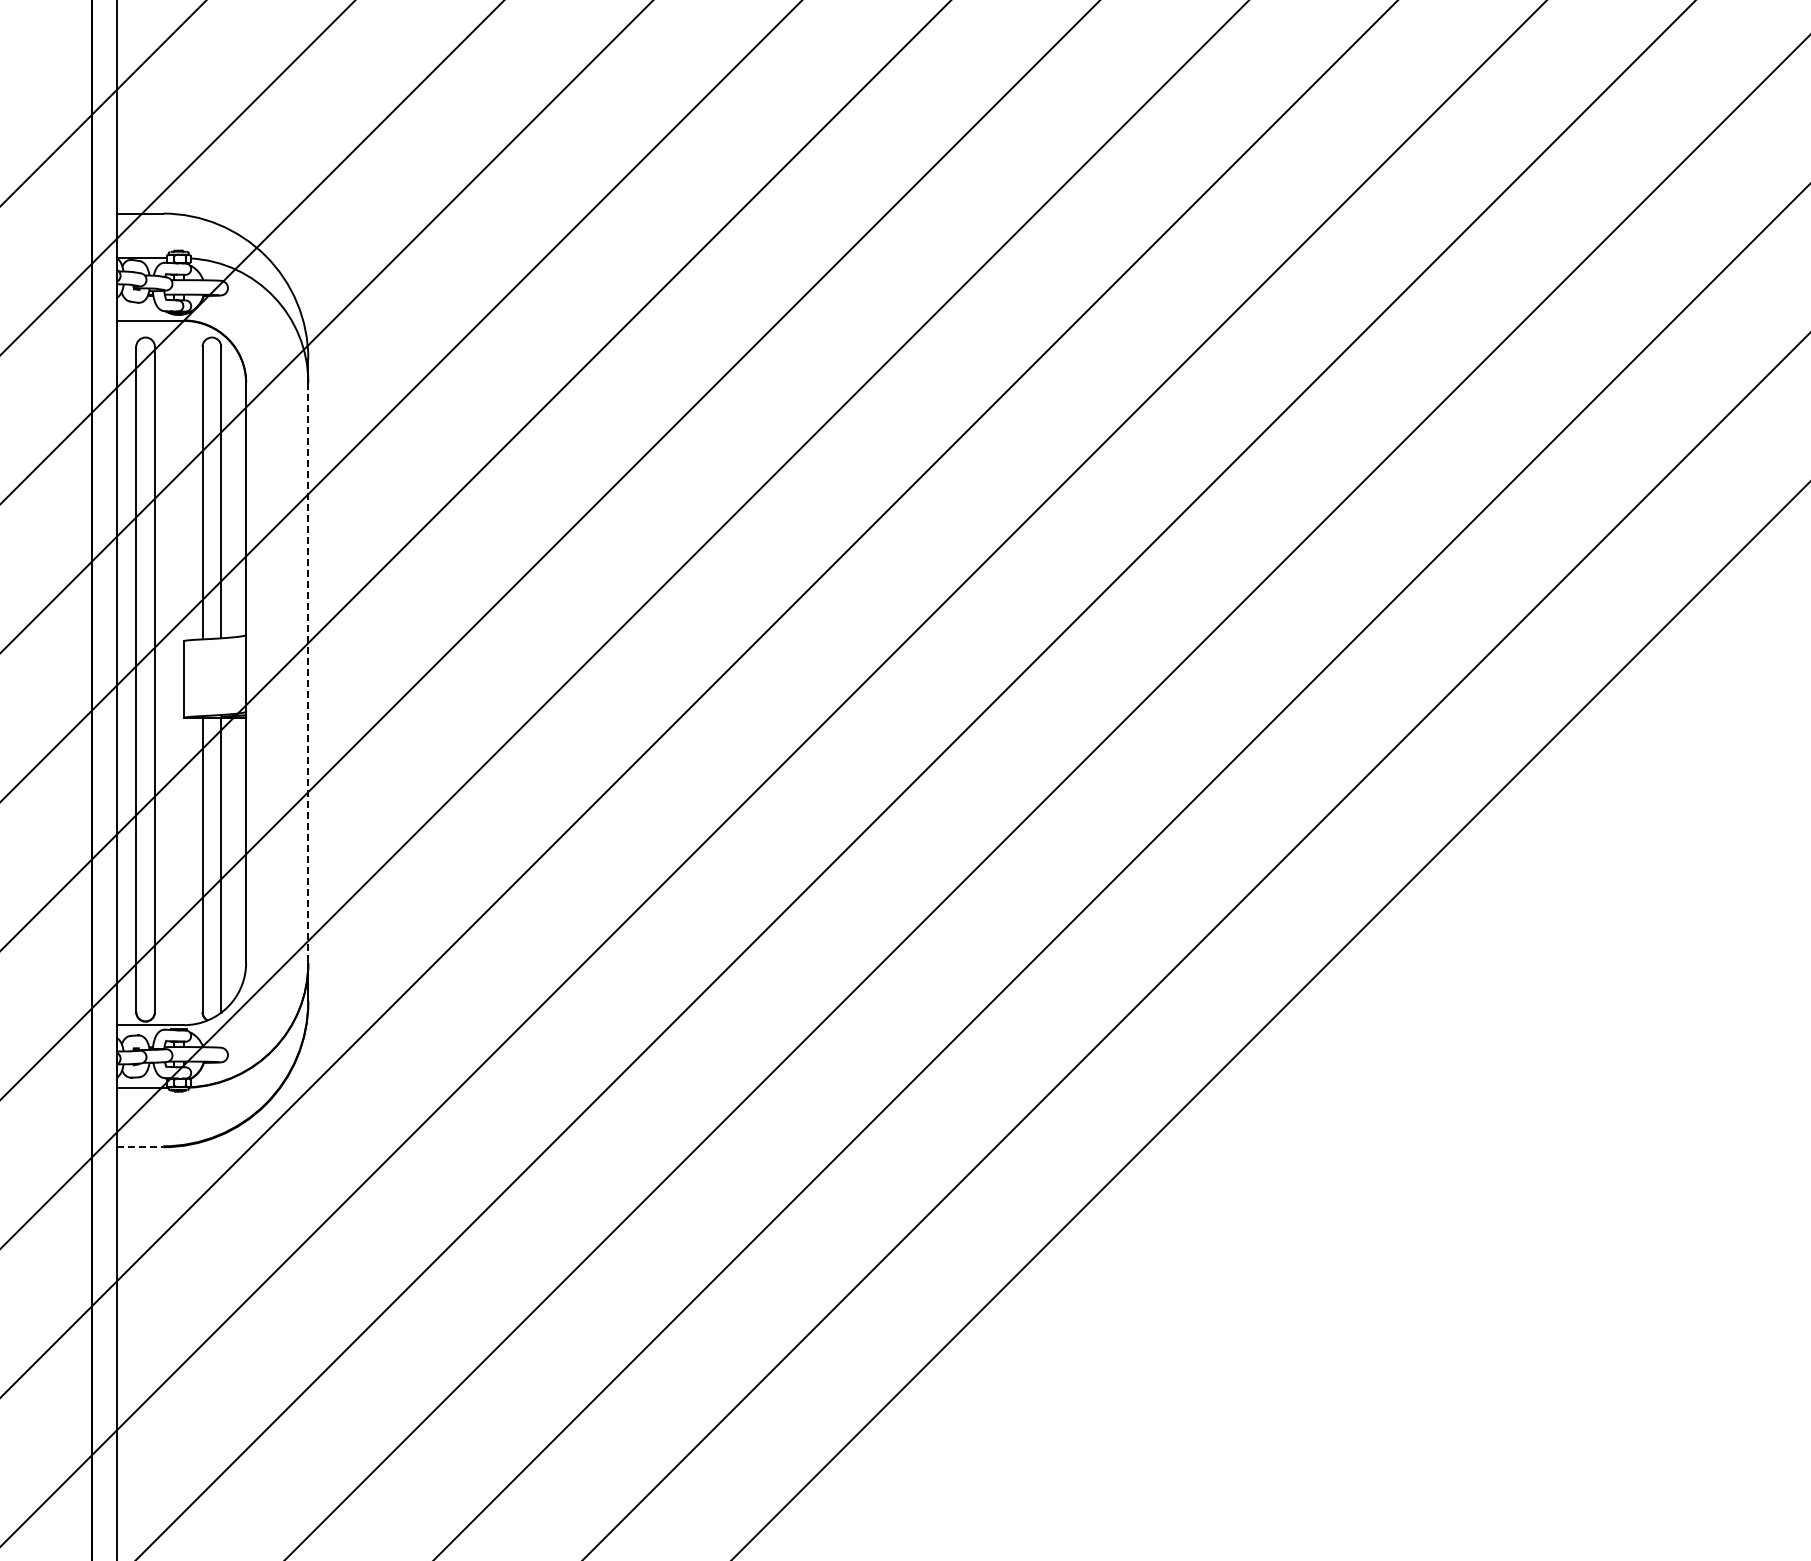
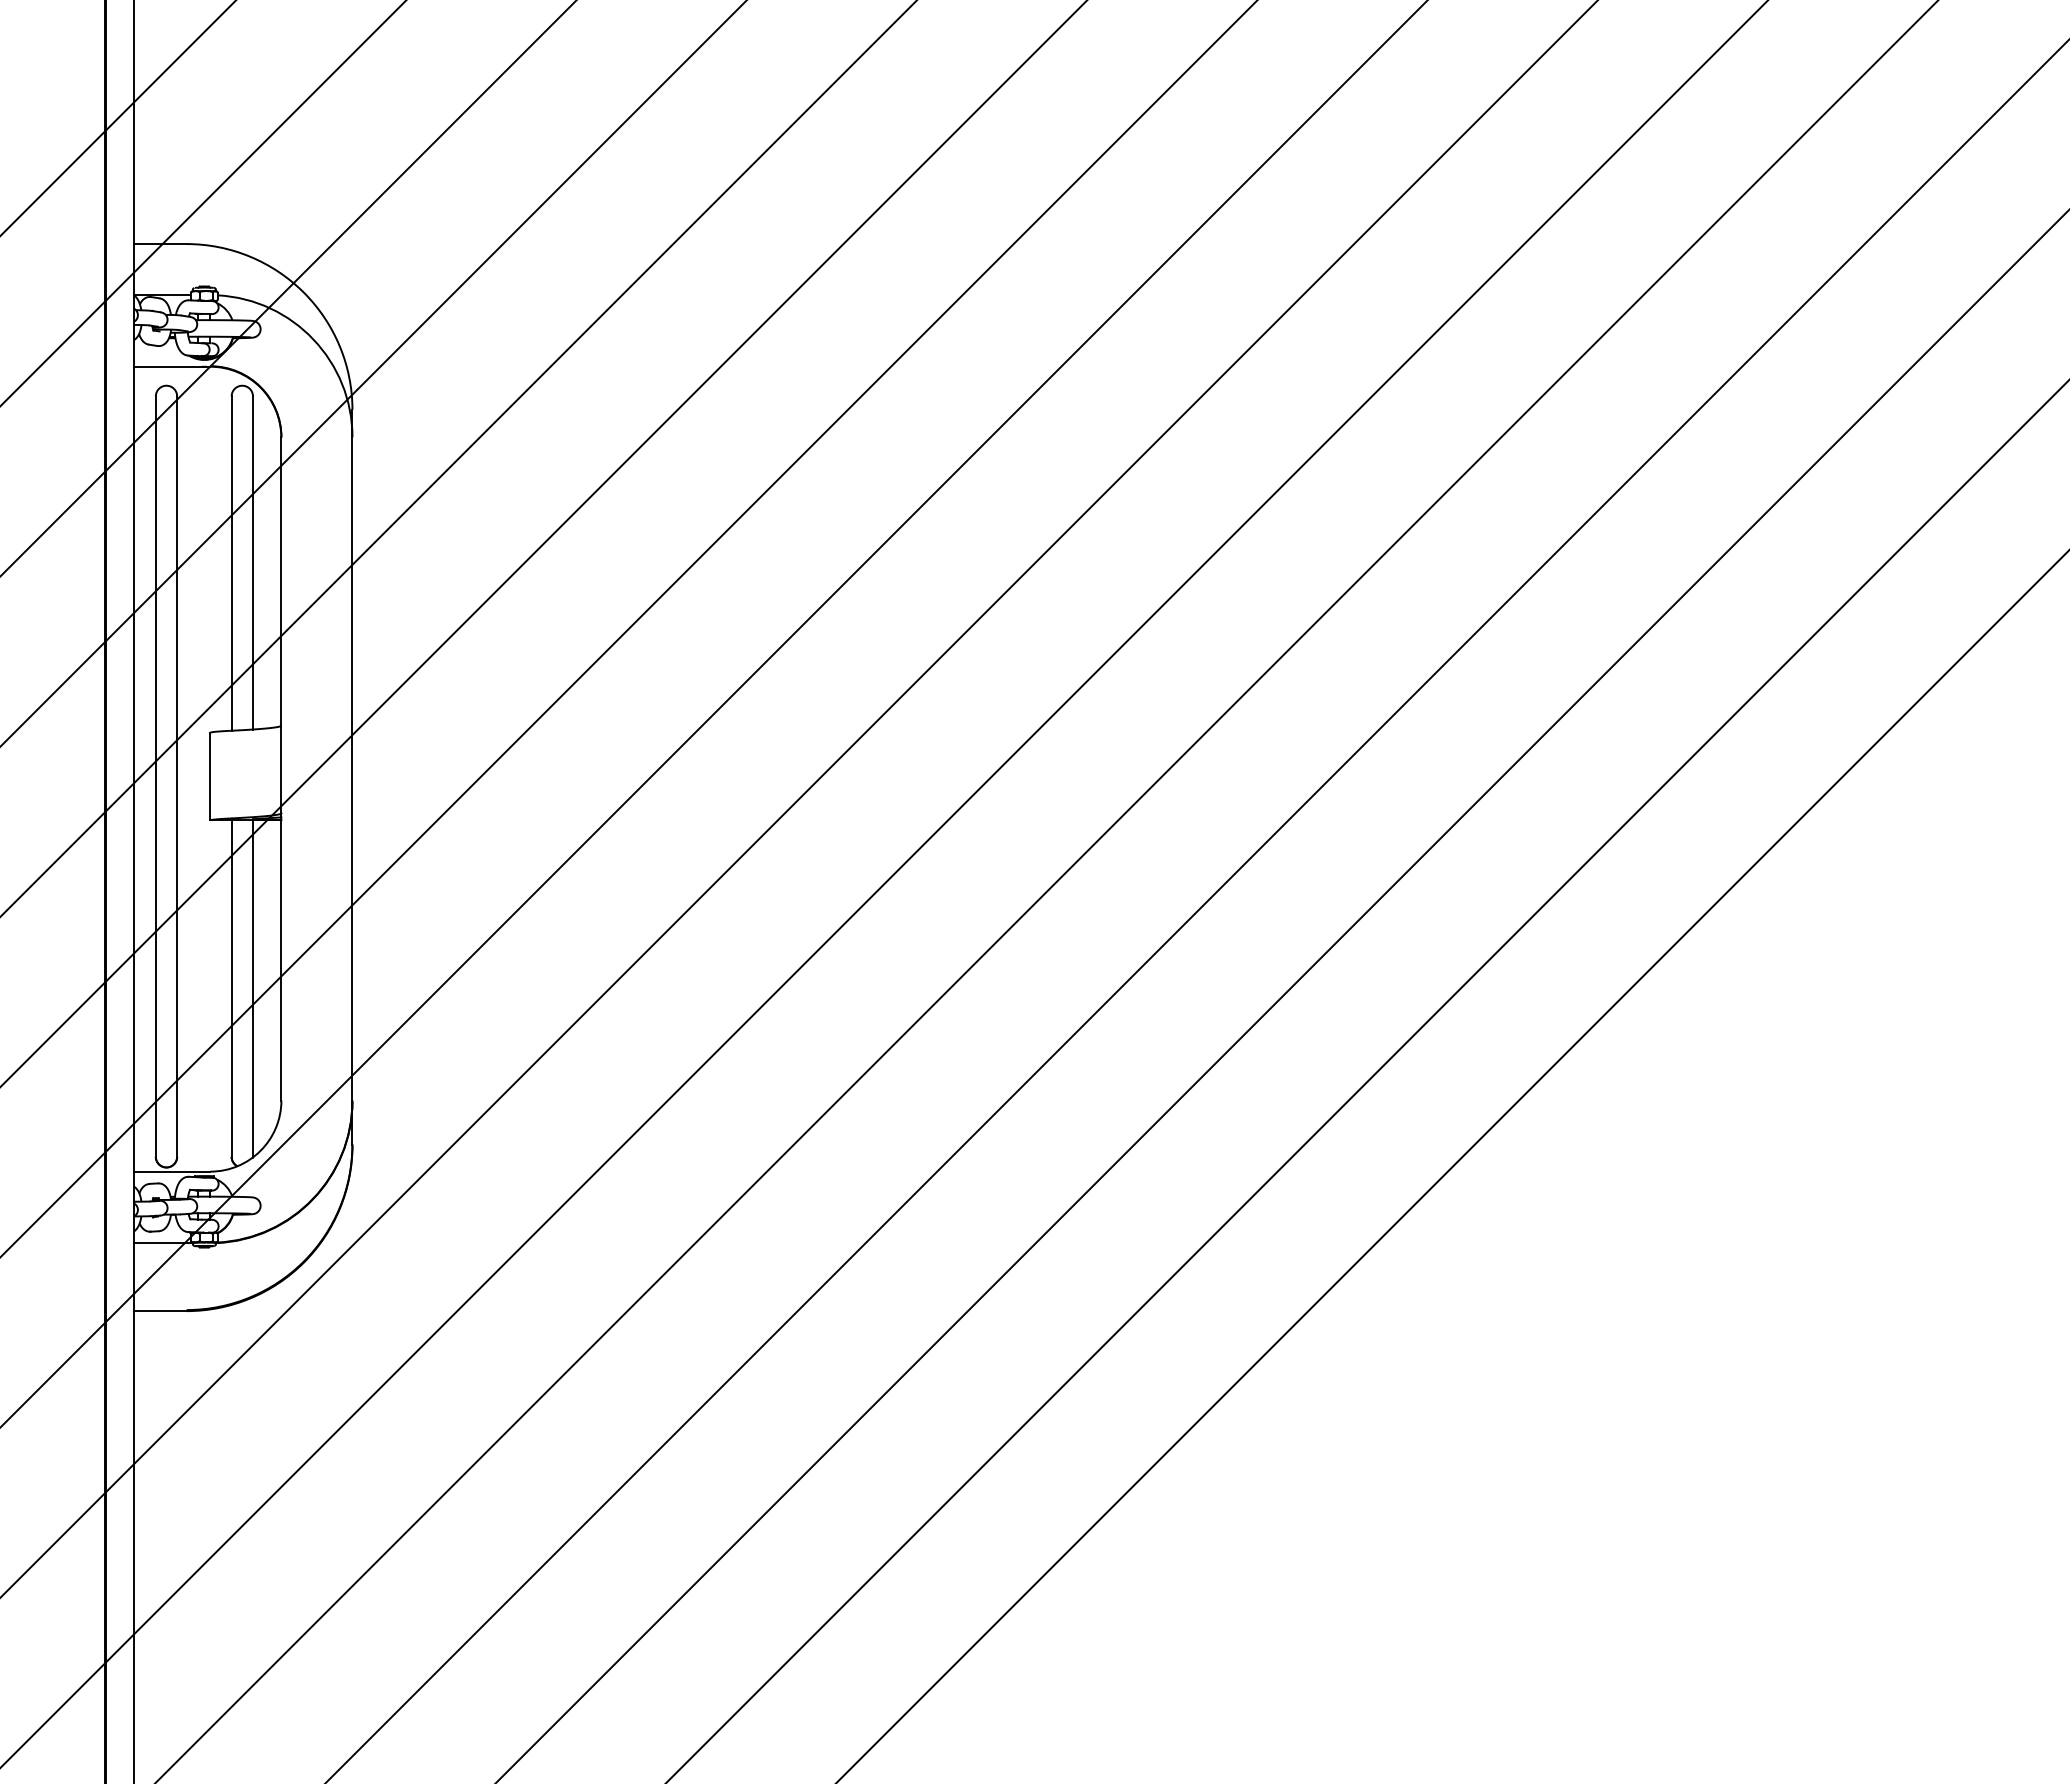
line: (308, 673) -> (352, 769), dashed -> solid
line: (140, 1147) -> (160, 1311), dashed -> solid

